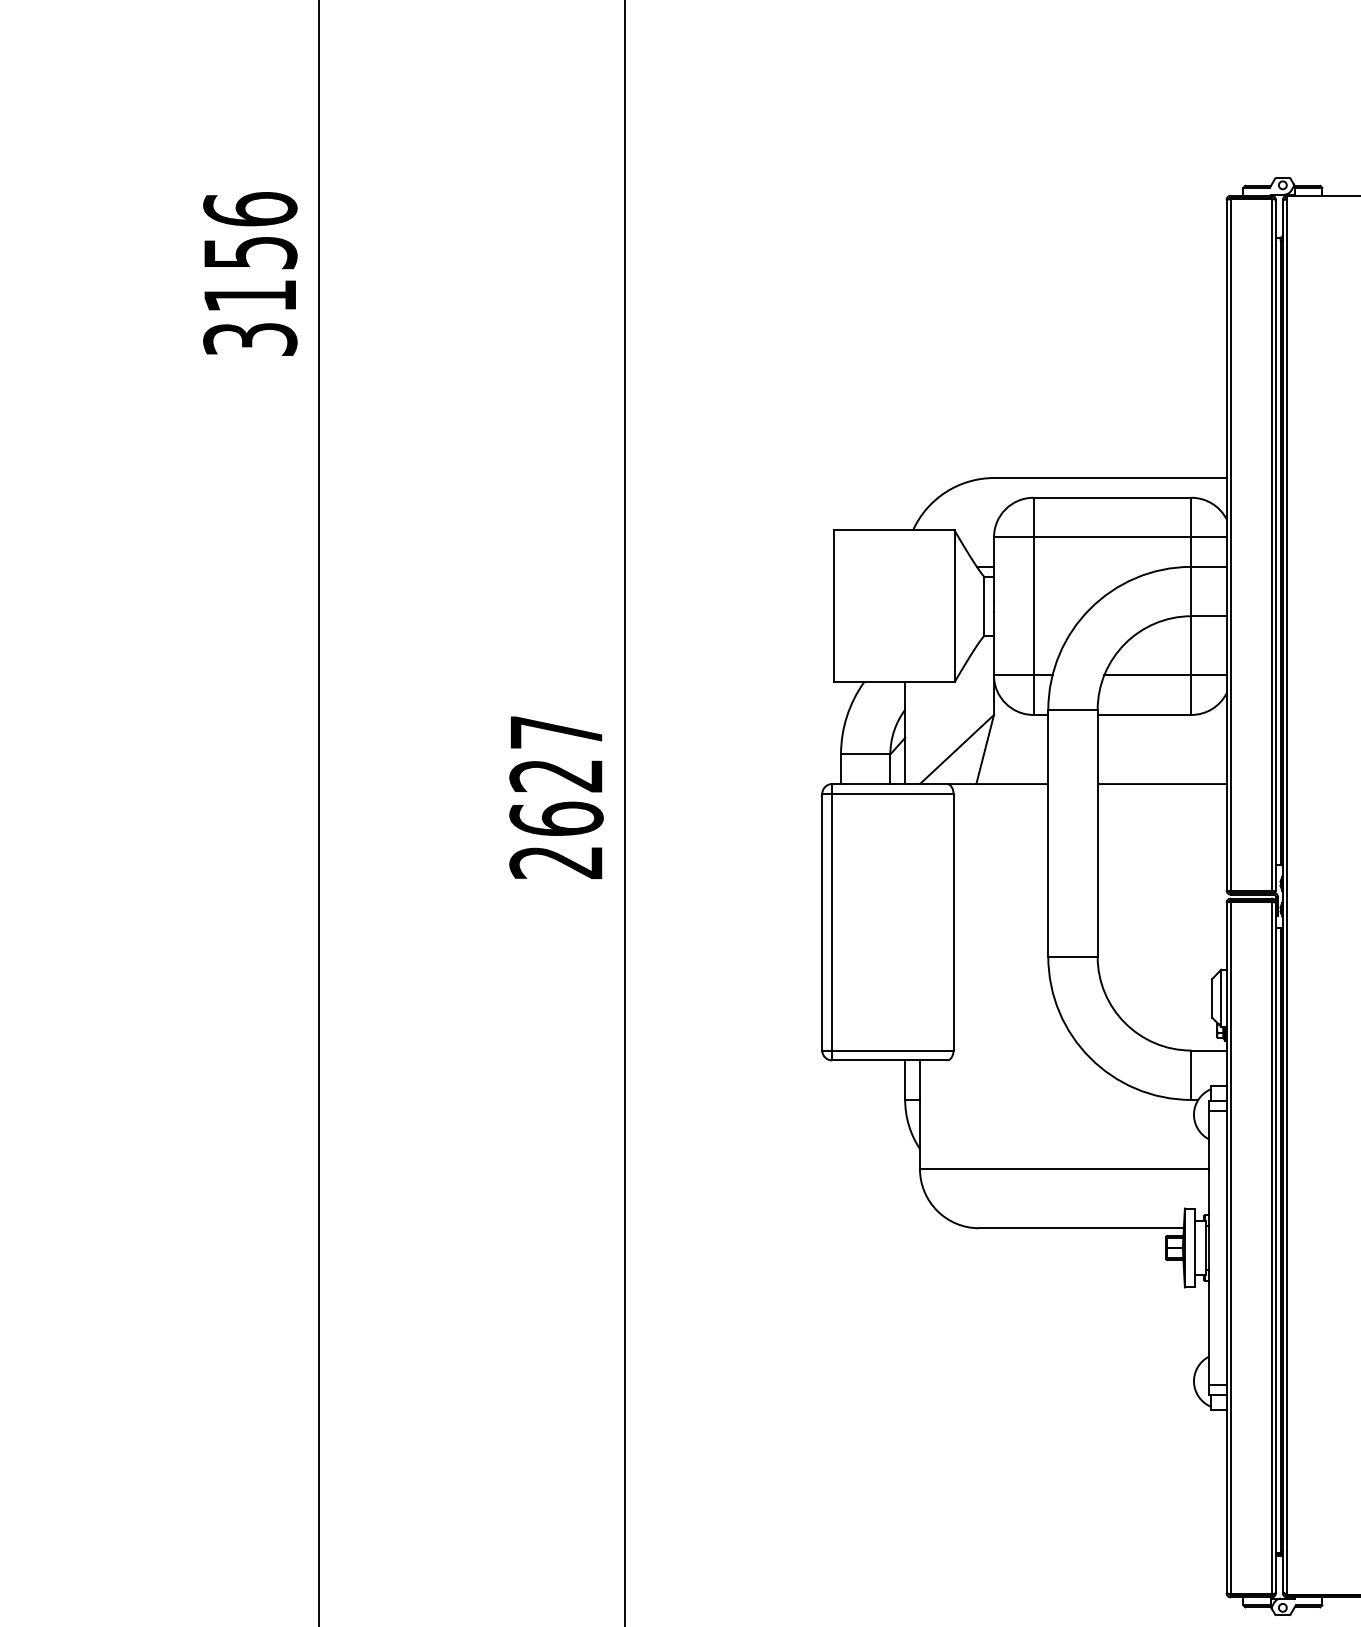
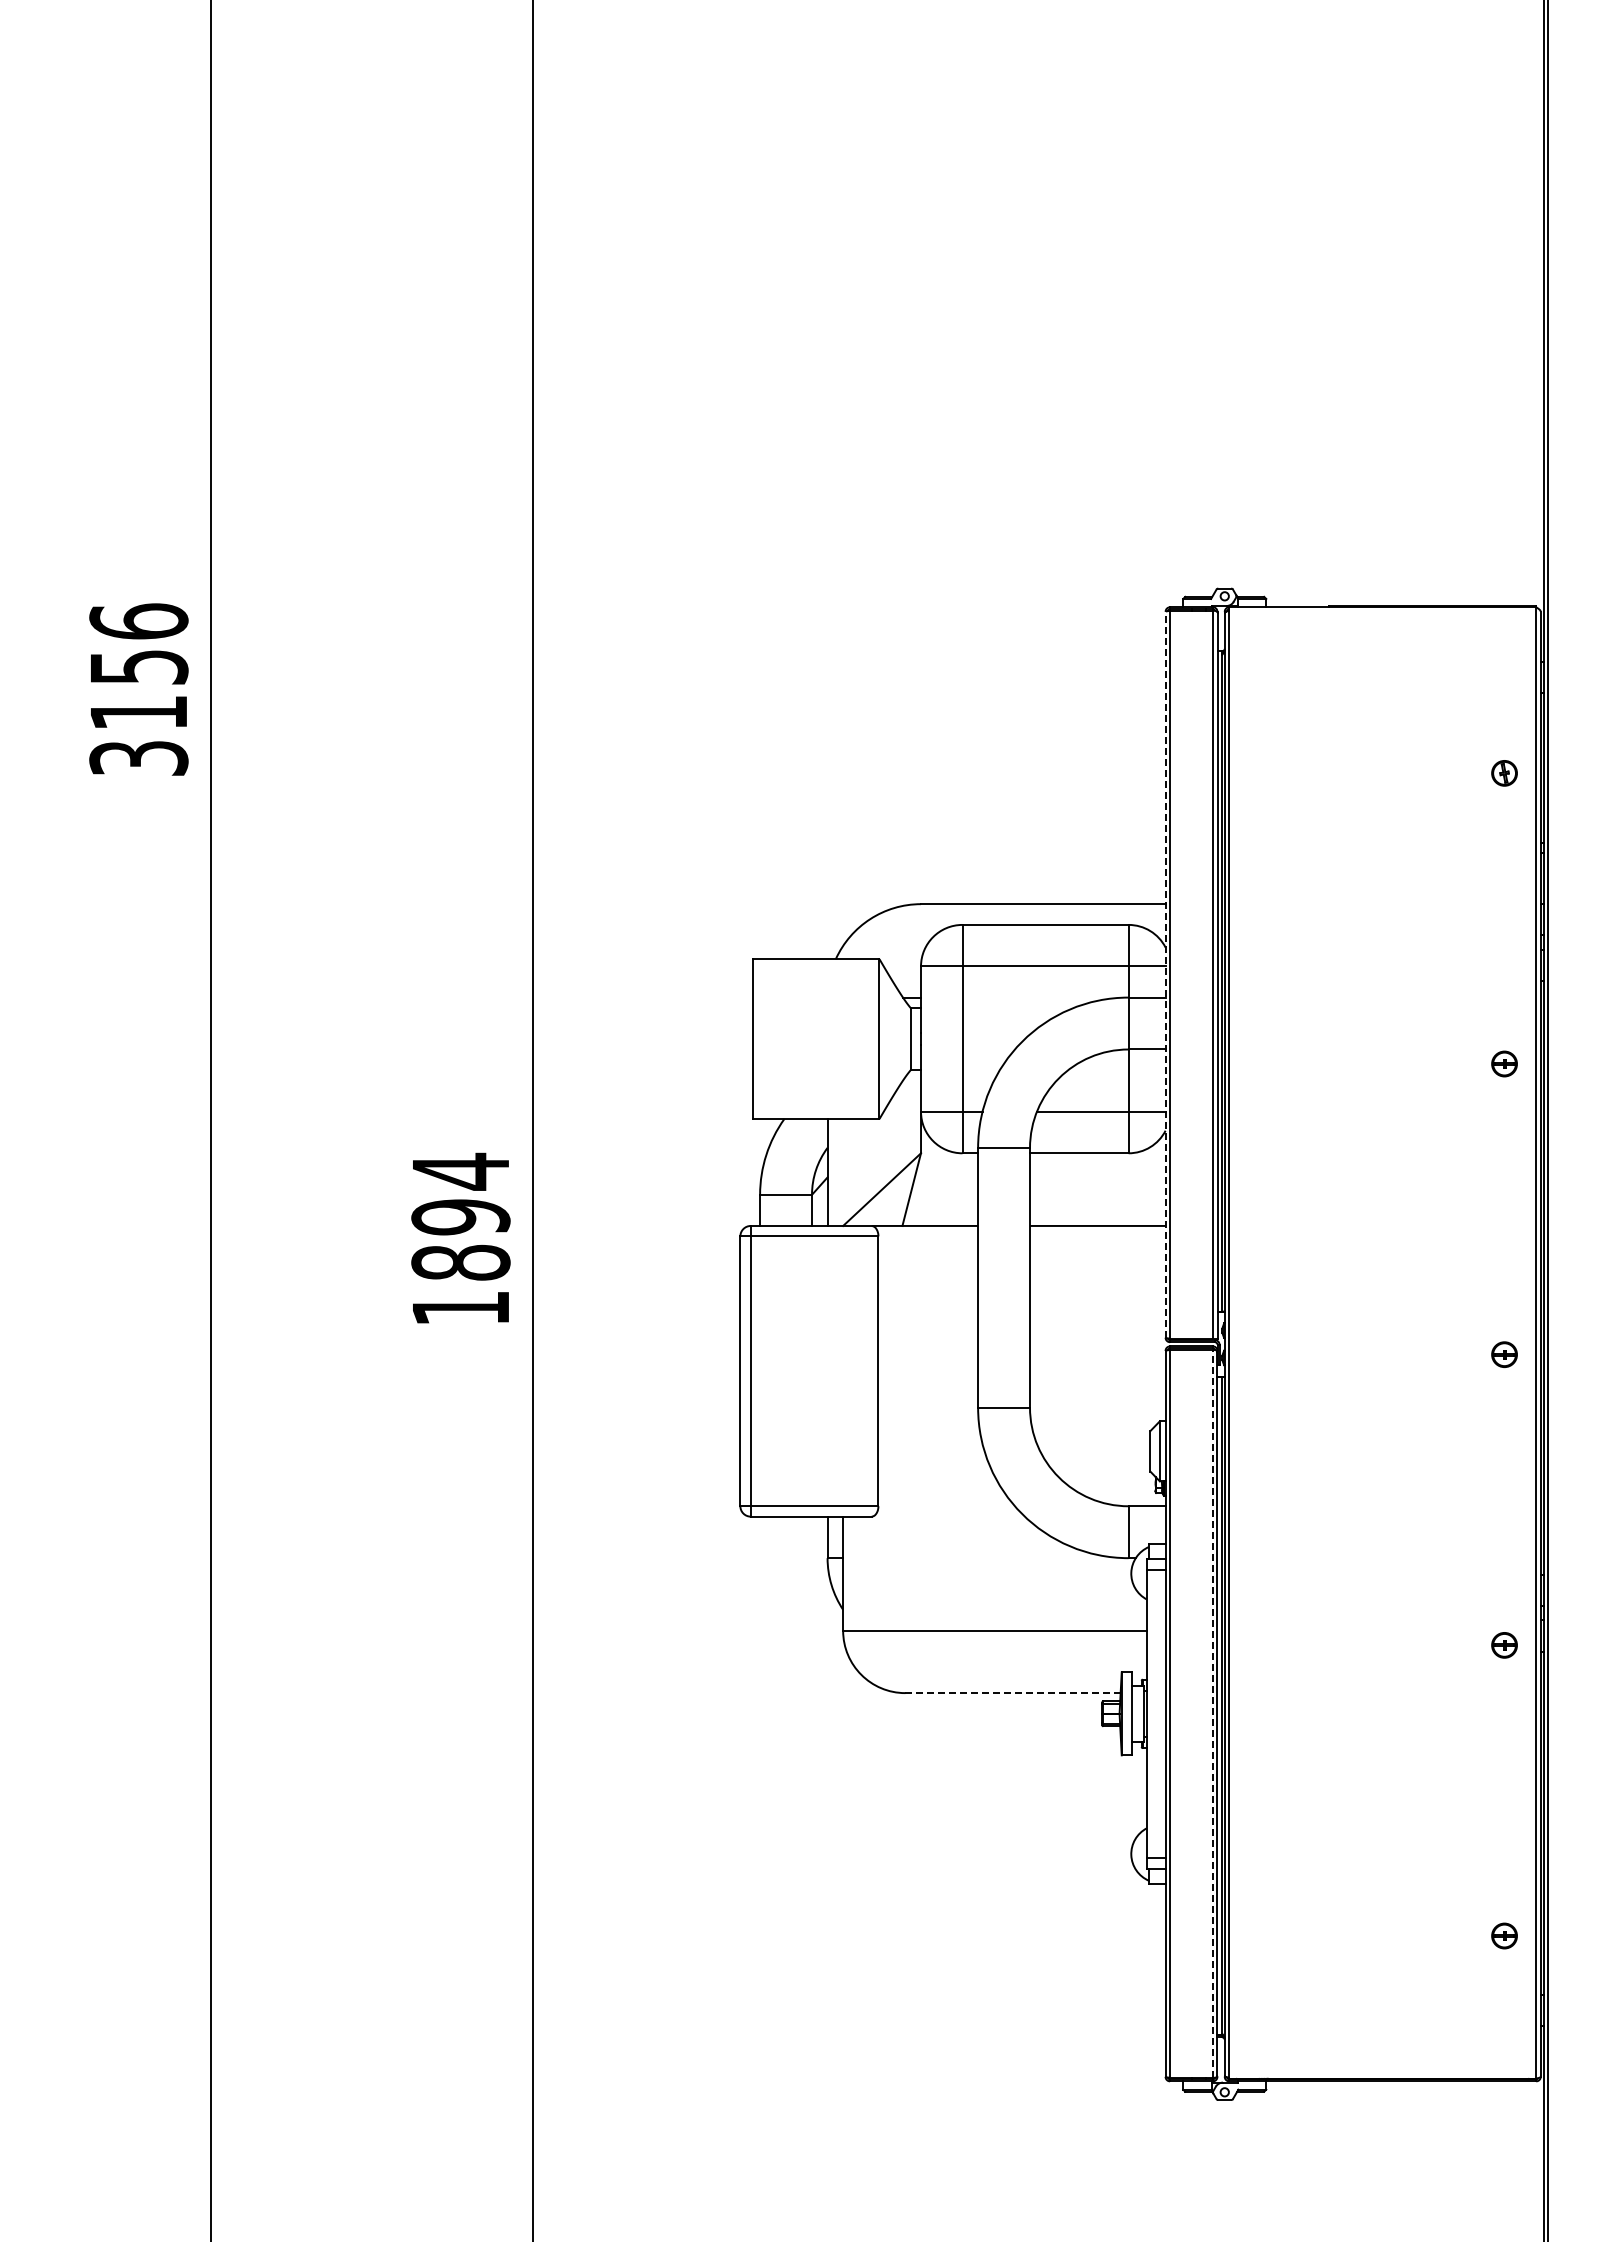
line: (1226, 544) -> (1165, 974), solid -> dashed
text: (556, 795) -> (460, 1238), 2627 -> 1894
line: (1081, 1228) -> (1013, 1693), solid -> dashed
line: (1271, 1247) -> (1212, 1713), solid -> dashed

